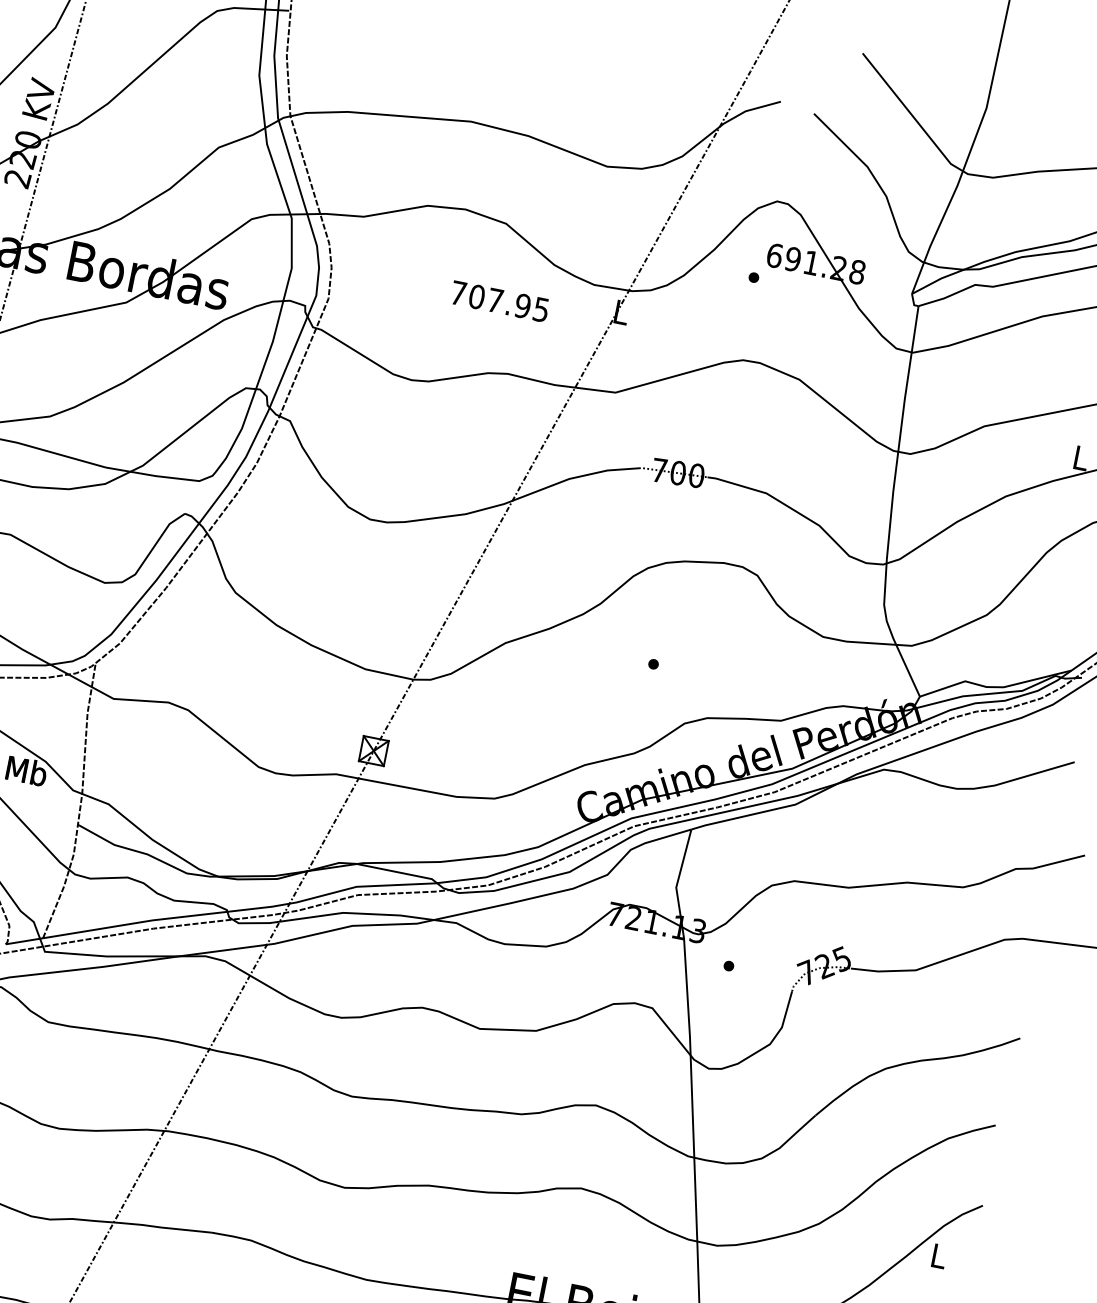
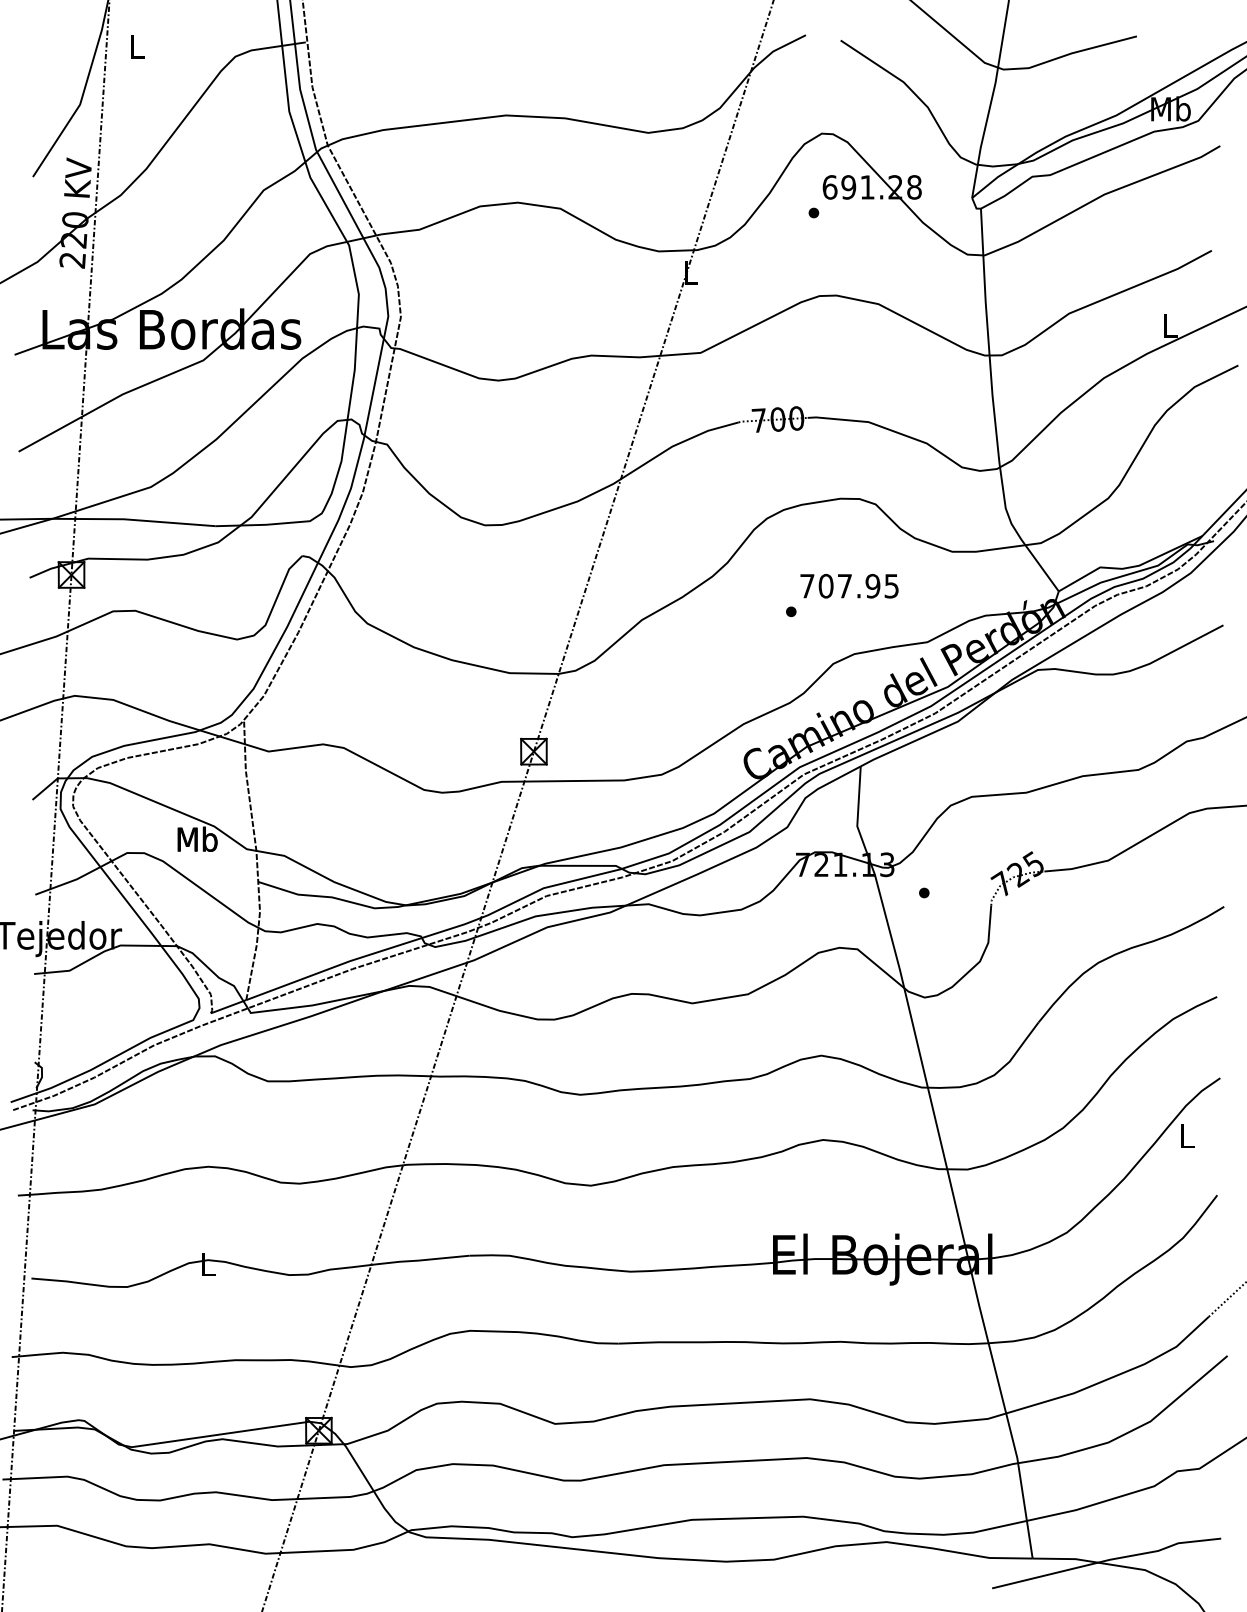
text: (500, 300) -> (849, 585), moved

